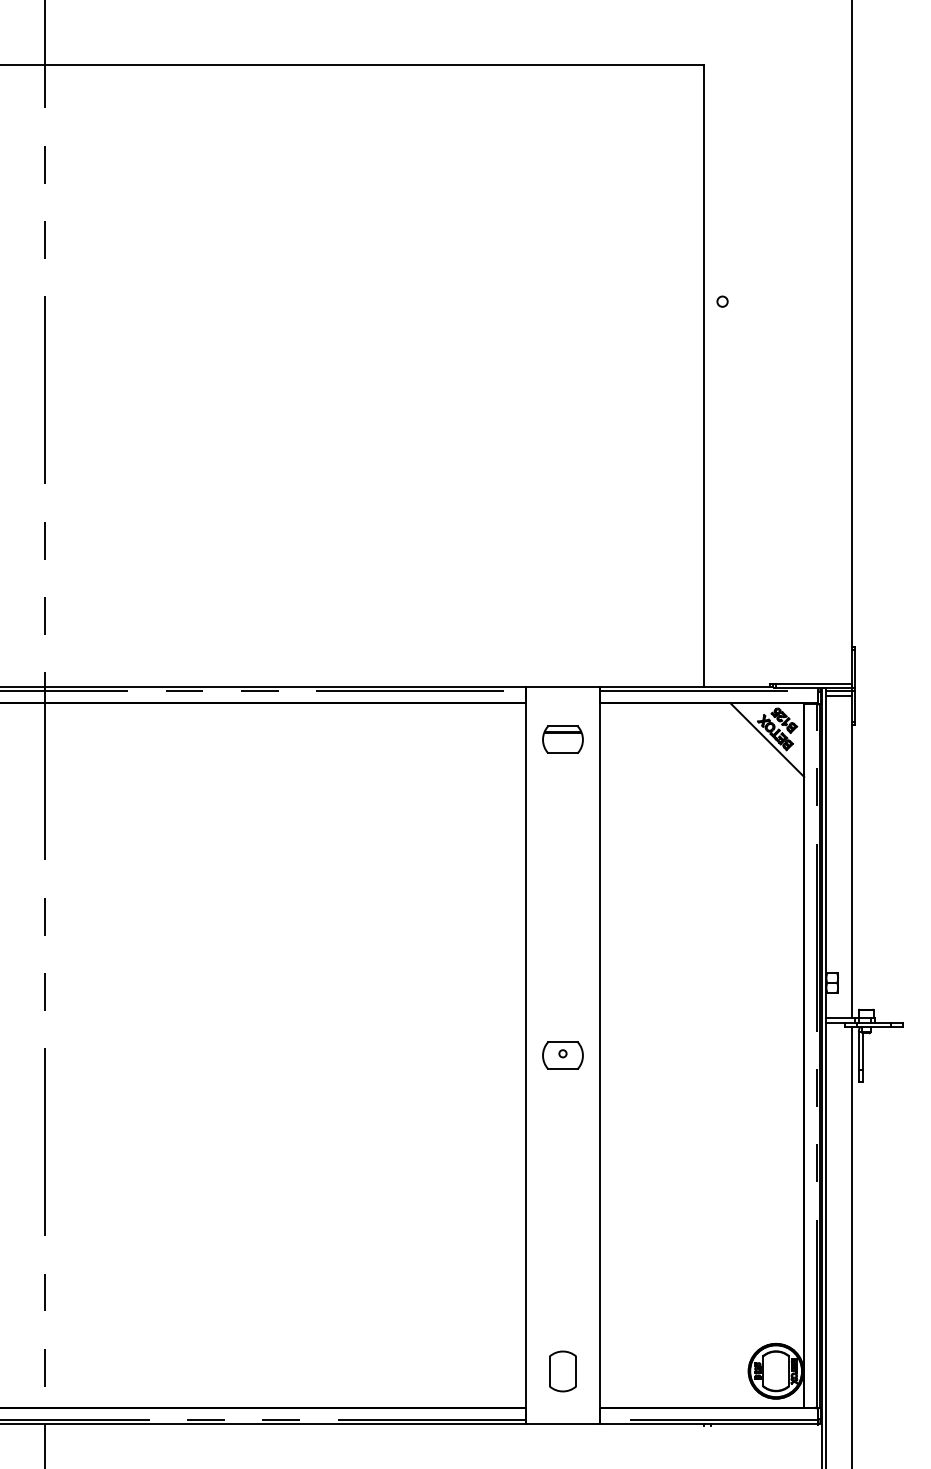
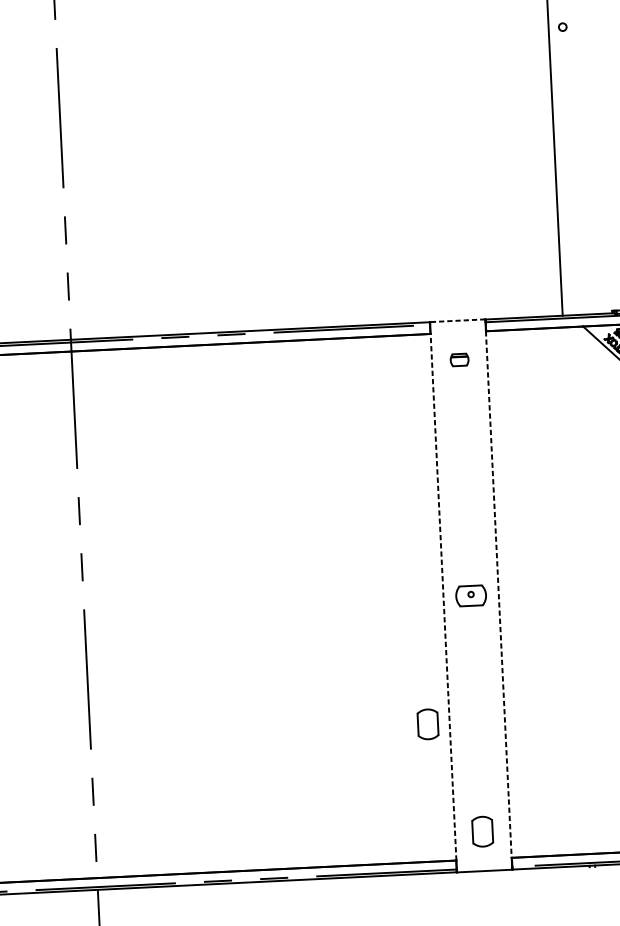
line: (562, 687) -> (457, 321), solid -> dashed
part: (562, 739) -> (459, 359), size x0.6
line: (525, 1055) -> (443, 597), solid -> dashed
line: (599, 1055) -> (498, 594), solid -> dashed
part: (496, 1224) -> (427, 724), added

